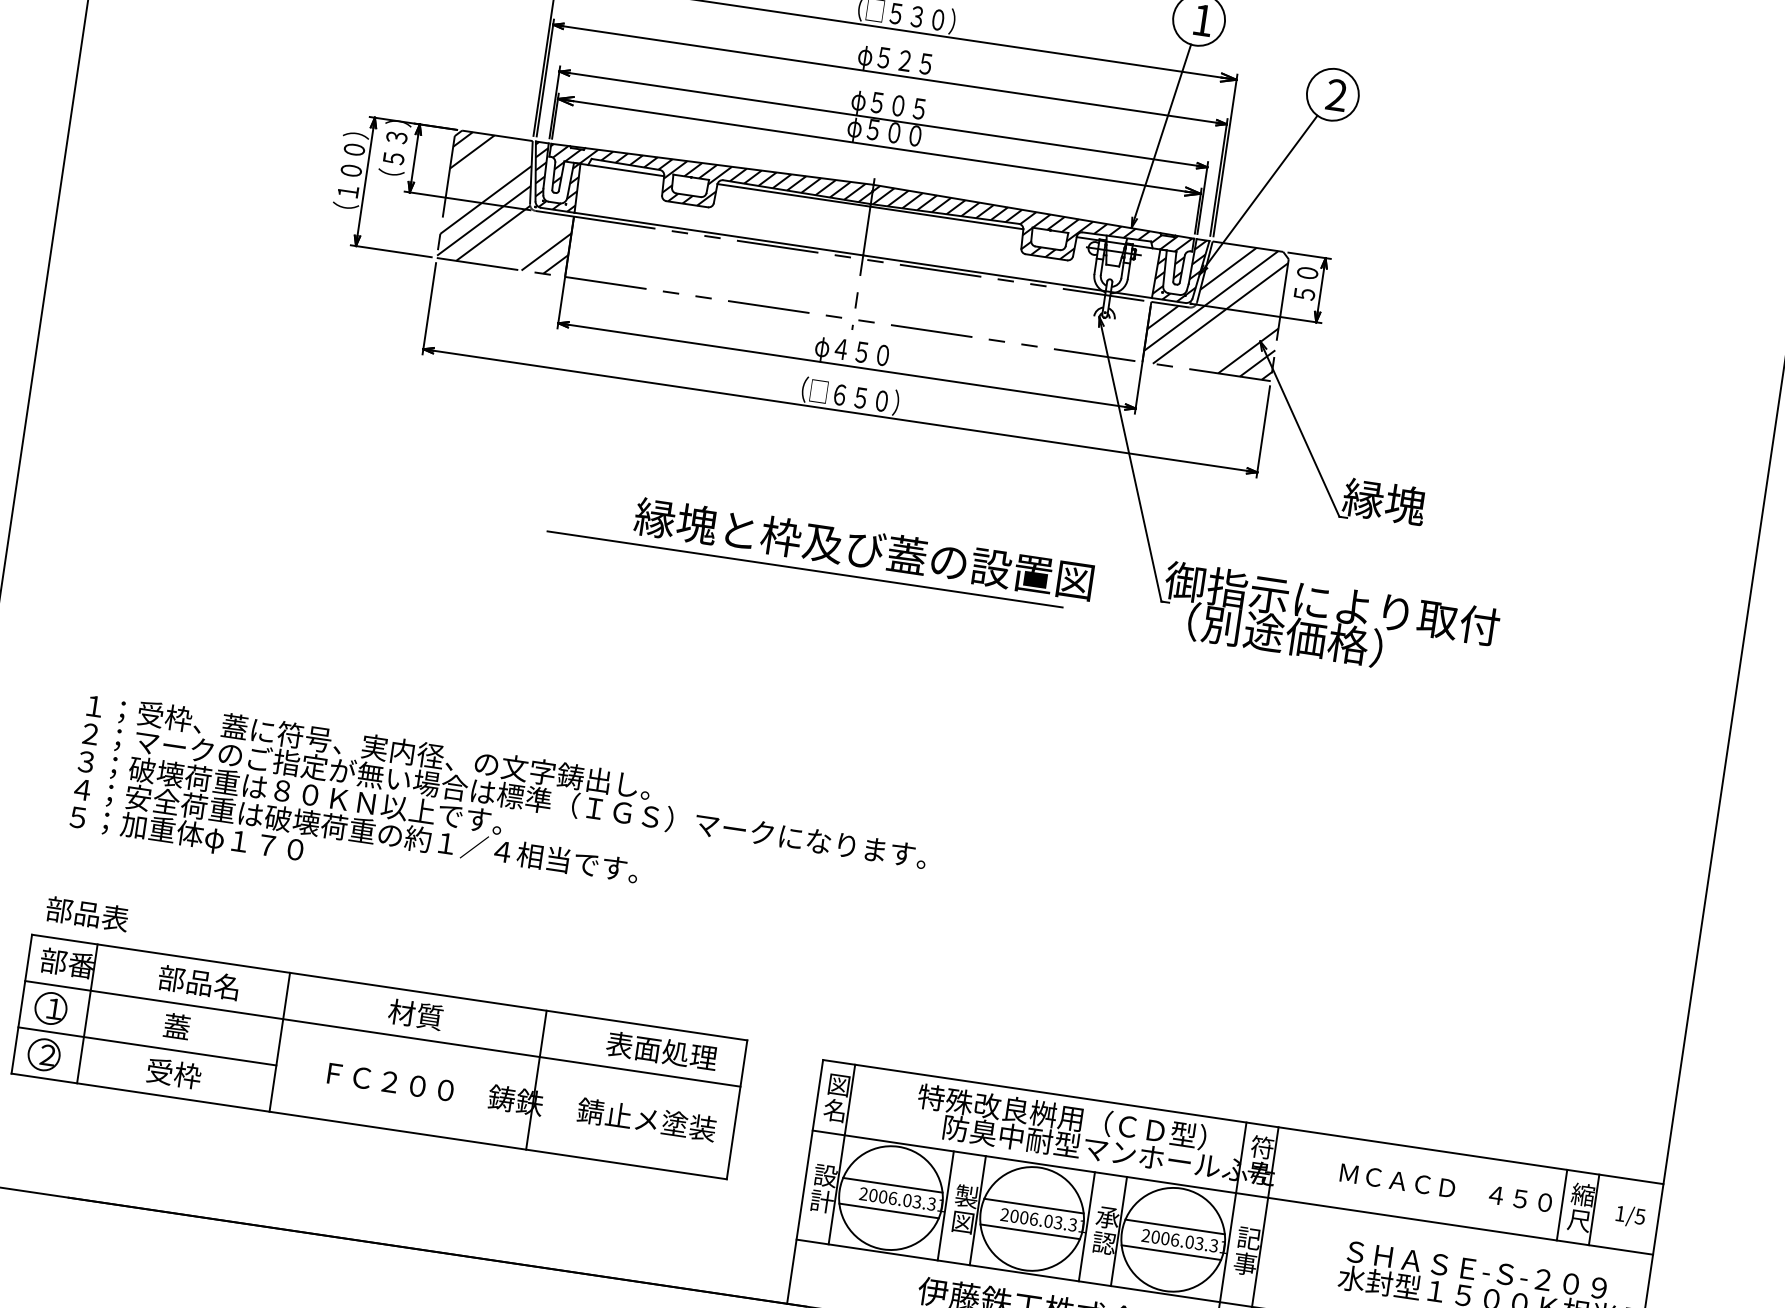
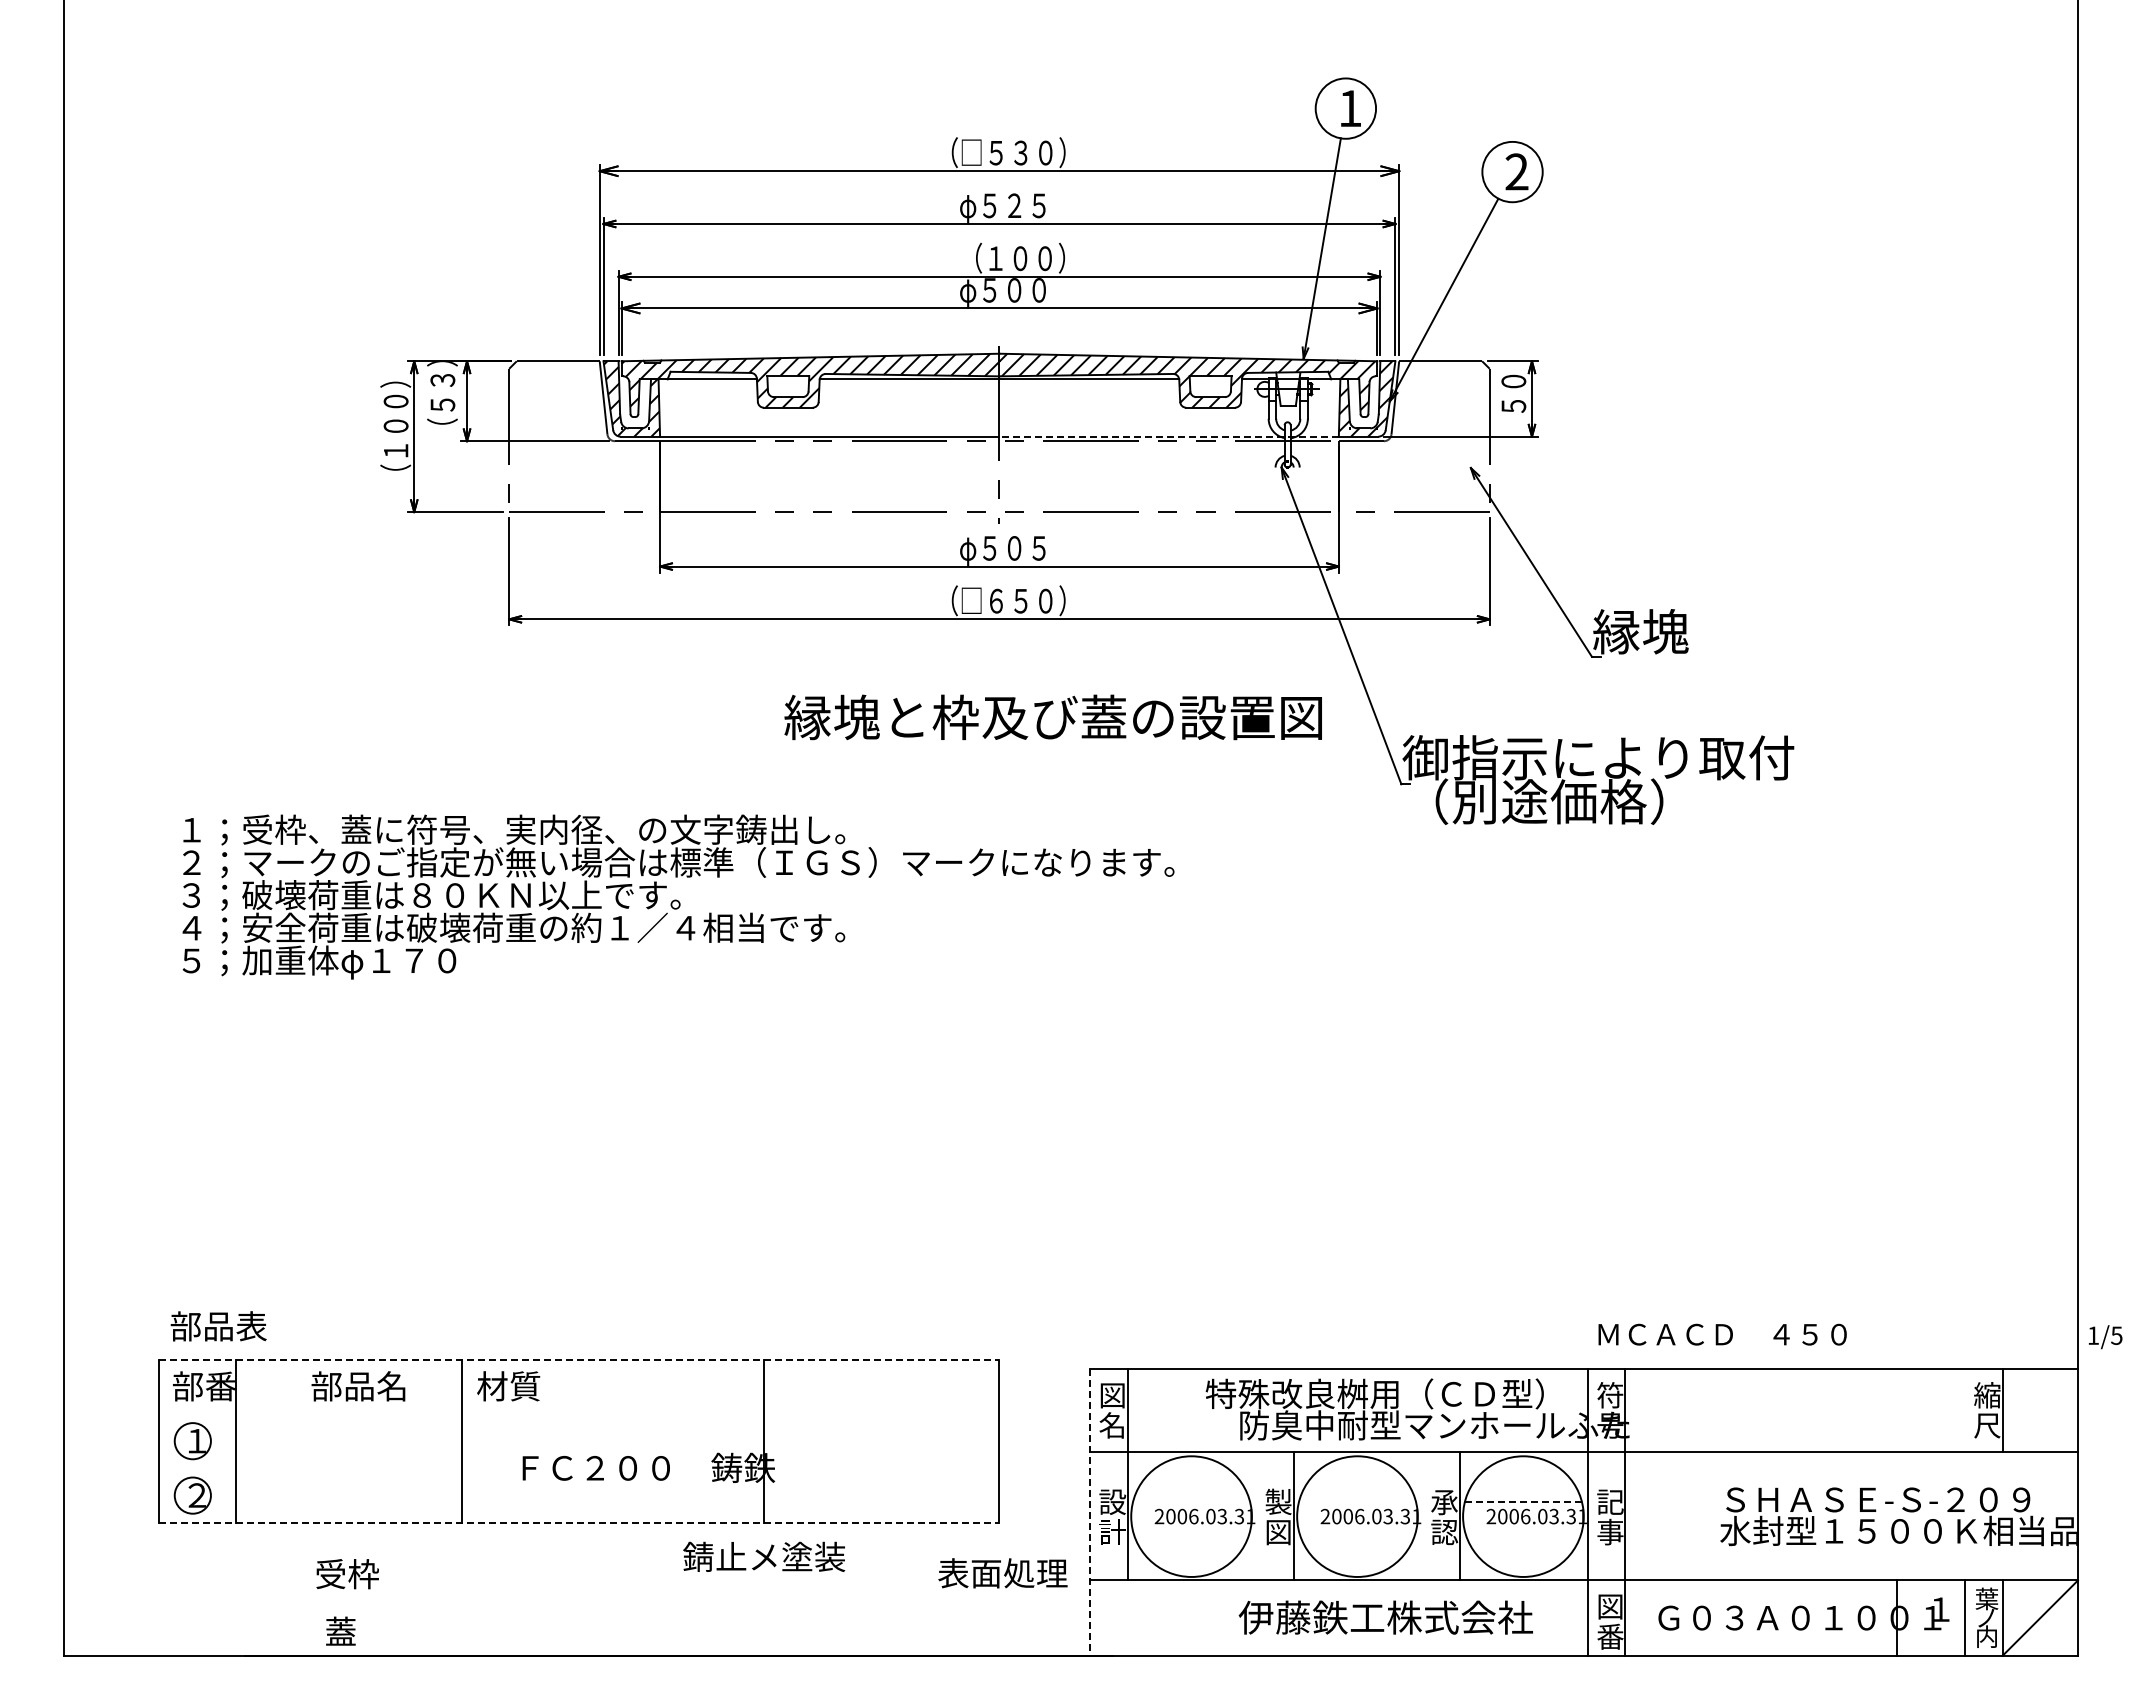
text: (896, 105) -> (1012, 258), φ５０５ -> （１００）
hatch: (510, 203) -> (584, 436), removed
line: (1007, 276) -> (1169, 436), solid -> dashed
hatch: (1215, 307) -> (1413, 436), removed
text: (861, 352) -> (1014, 548), φ４５０ -> φ５０５
text: (863, 549) -> (1052, 717), moved
line: (804, 569) -> (985, 807), removed
text: (500, 823) -> (678, 896), moved
line: (390, 987) -> (579, 1359), solid -> dashed
text: (415, 1014) -> (508, 1386), moved
text: (176, 1025) -> (340, 1630), moved
line: (382, 1033) -> (578, 1413), removed
line: (146, 1046) -> (309, 1468), removed
text: (661, 1051) -> (1002, 1573), moved
text: (174, 1073) -> (347, 1574), moved
text: (647, 1119) -> (764, 1556), moved
line: (369, 1126) -> (579, 1522), solid -> dashed
line: (804, 1182) -> (1089, 1513), solid -> dashed
line: (892, 1185) -> (1191, 1501), removed
text: (1446, 1187) -> (1722, 1334), moved
line: (1561, 1204) -> (1964, 1410), removed
line: (945, 1206) -> (1255, 1516), removed
line: (1034, 1206) -> (1357, 1501), removed
line: (889, 1210) -> (1191, 1531), removed
text: (1630, 1216) -> (2105, 1337), moved
line: (1086, 1226) -> (1421, 1516), removed
line: (1175, 1226) -> (1523, 1501), solid -> dashed
line: (1030, 1231) -> (1357, 1531), removed
line: (1171, 1252) -> (1523, 1531), removed

